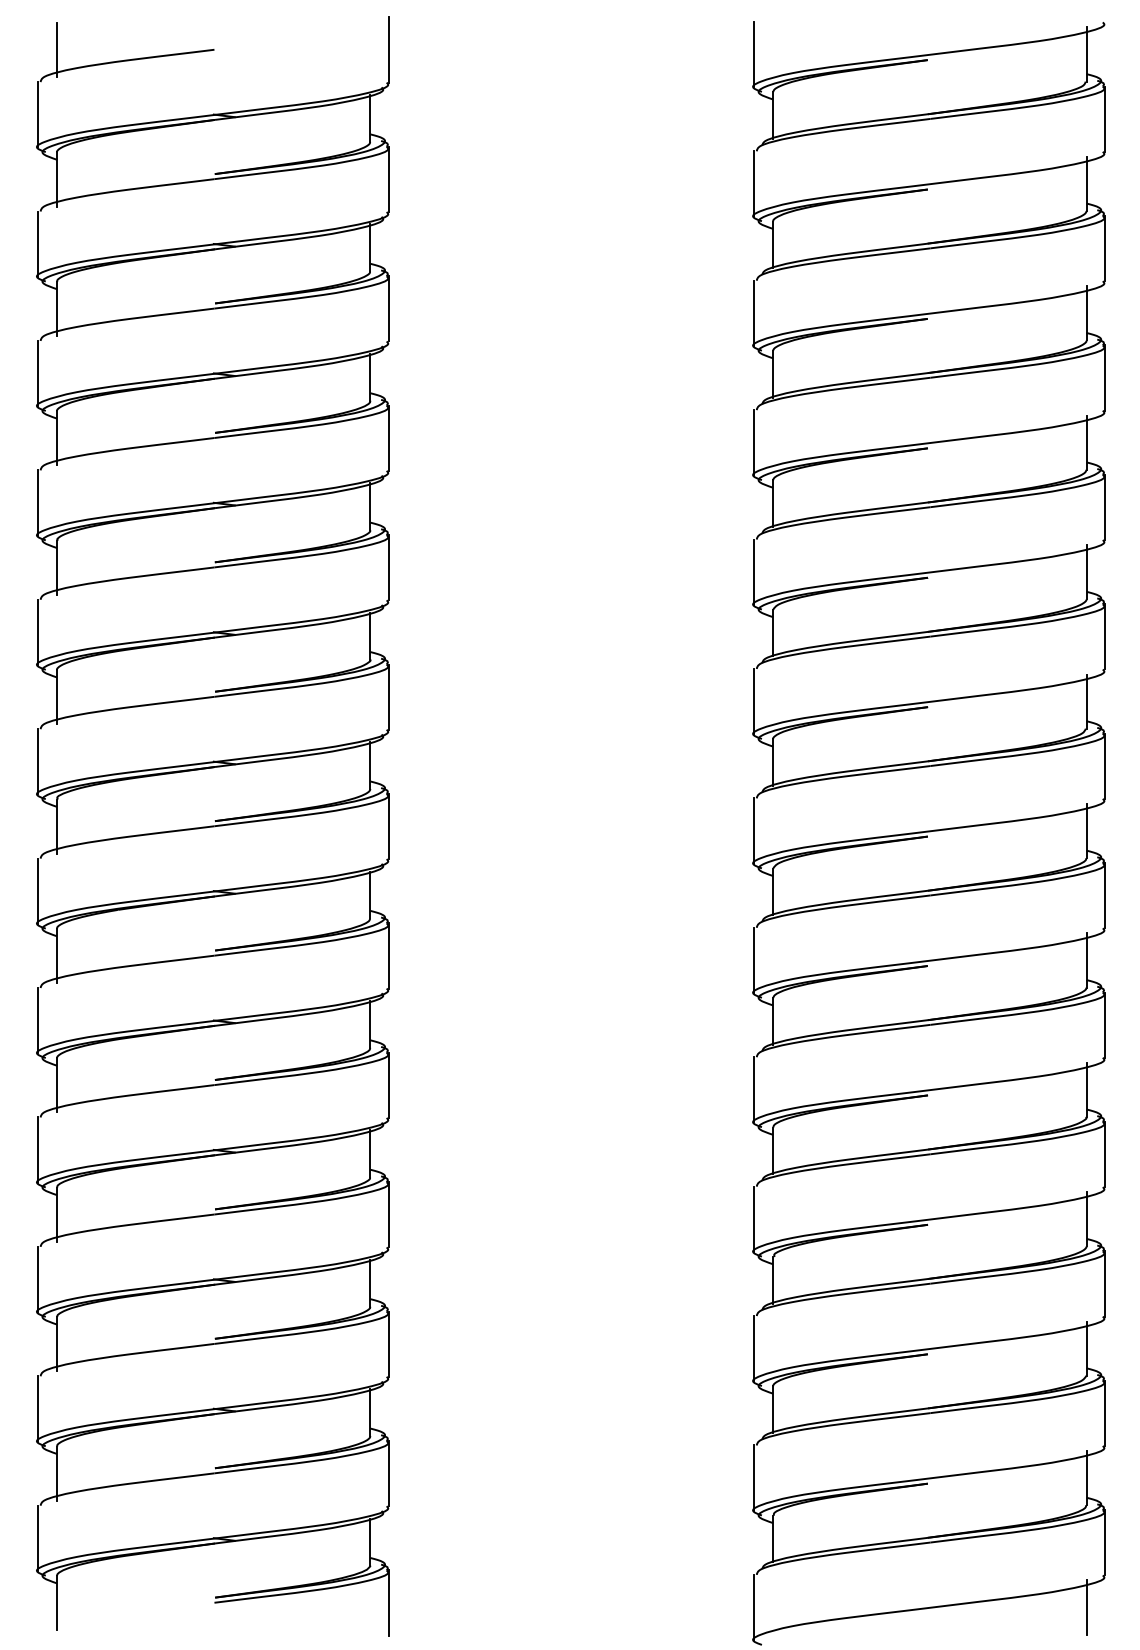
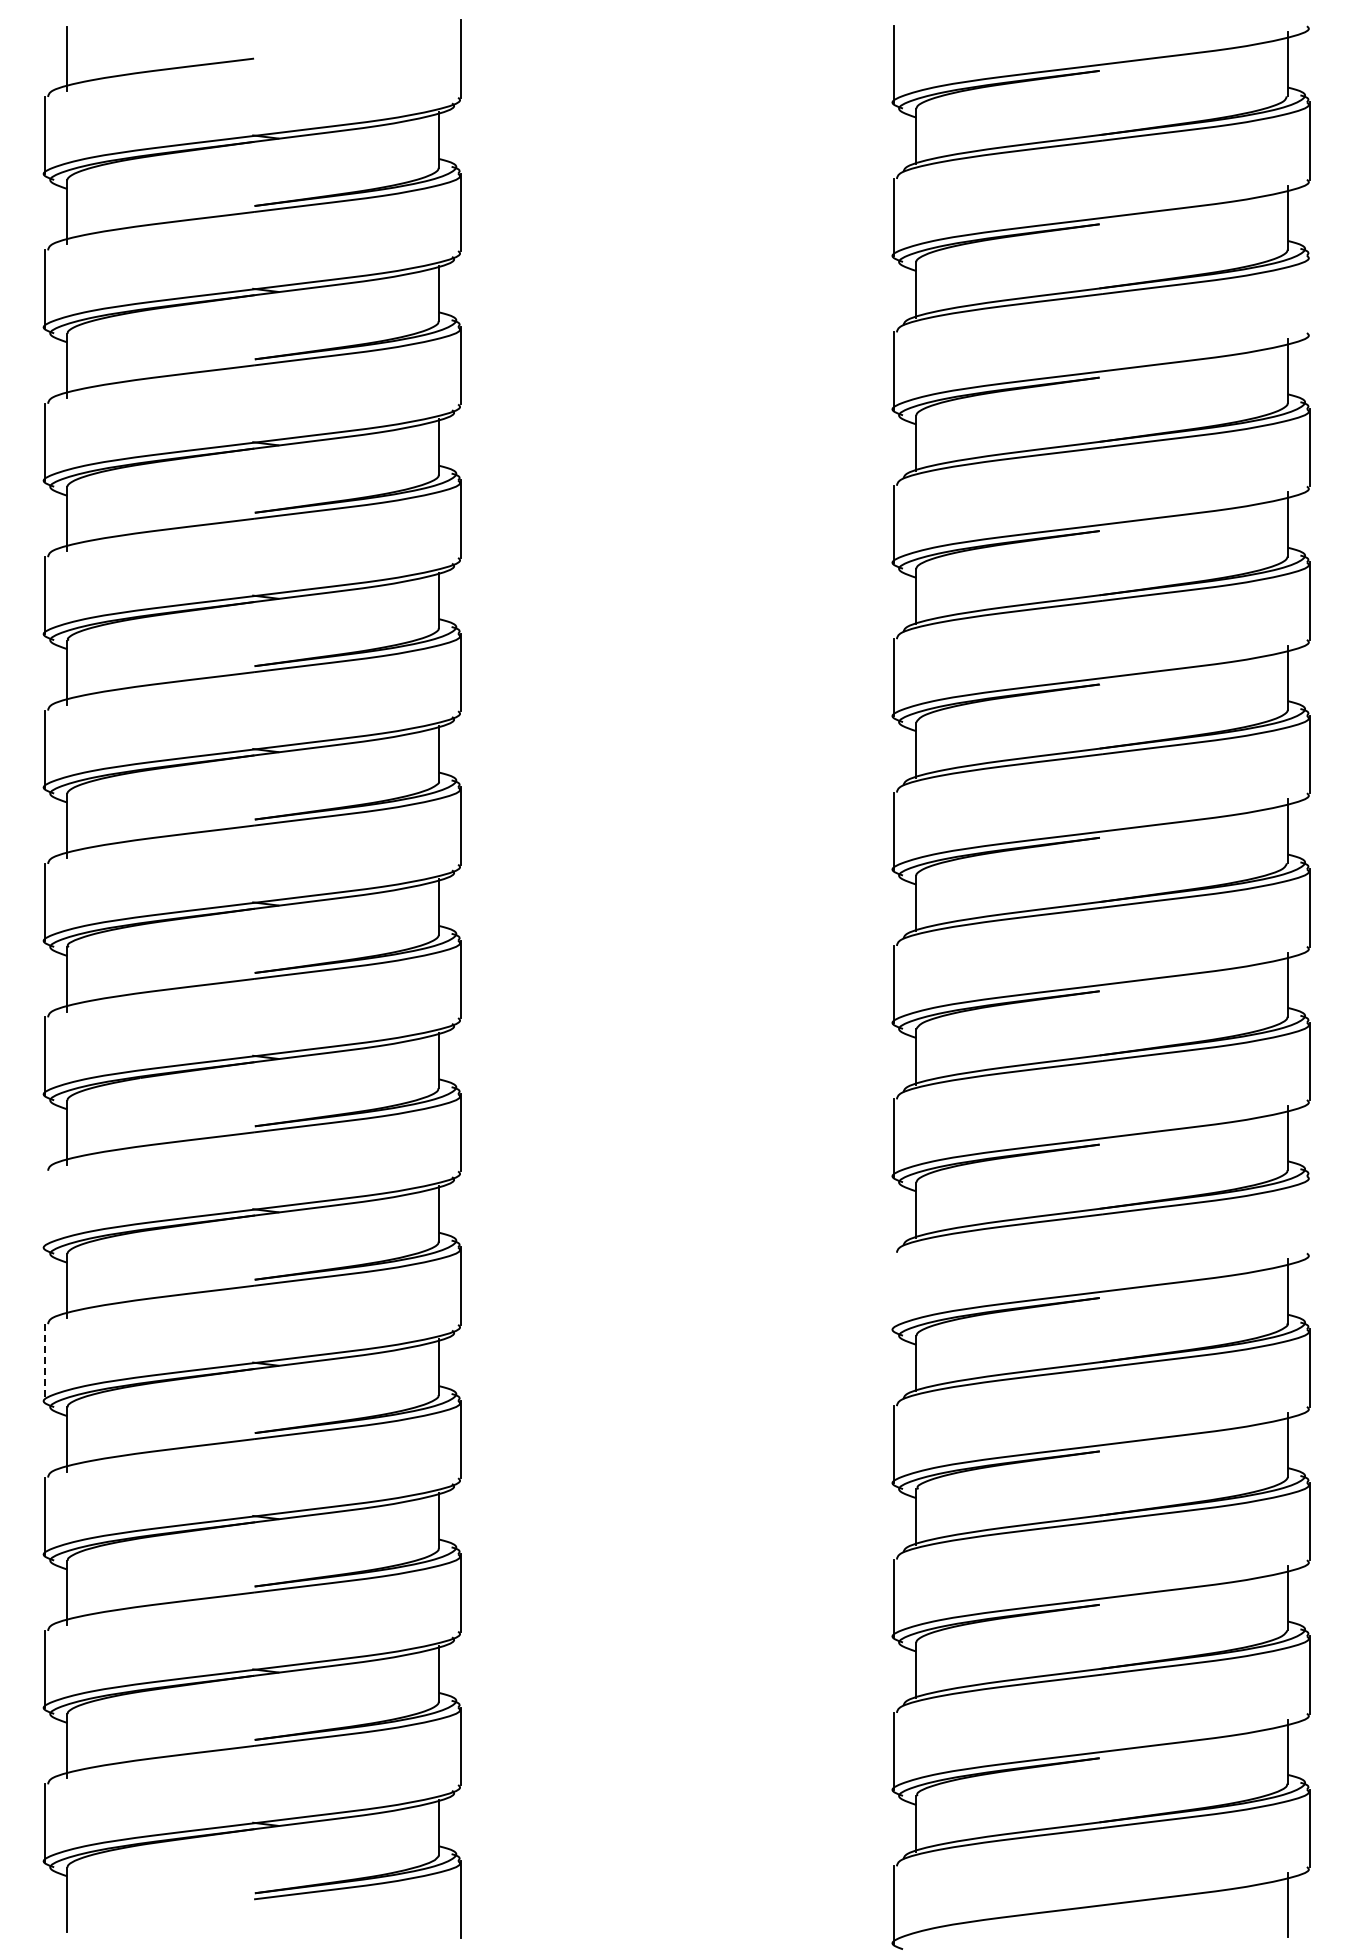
line: (1105, 247) -> (1310, 293), removed
line: (38, 1020) -> (45, 1209), removed
line: (1105, 1024) -> (1310, 1214), removed
line: (753, 1089) -> (893, 1291), removed
line: (38, 1149) -> (45, 1362), solid -> dashed

